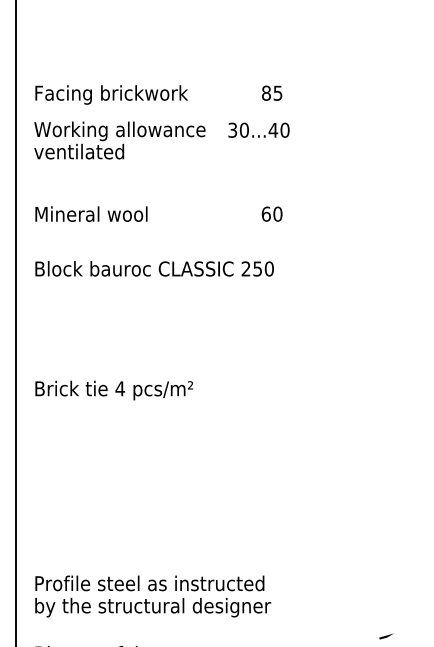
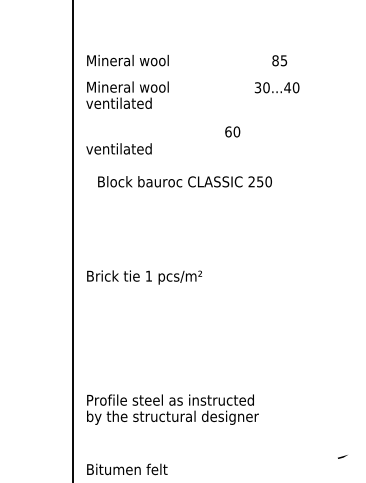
text: (271, 92) -> (279, 60), moved
text: (112, 94) -> (143, 61), Facing brickwork -> Mineral wool
text: (258, 129) -> (276, 87), moved
text: (119, 131) -> (148, 88), Working allowance -> Mineral wool
text: (90, 213) -> (127, 148), Mineral wool -> ventilated
text: (271, 213) -> (232, 131), moved
text: (153, 268) -> (184, 181), moved
text: (119, 387) -> (148, 275), 4 -> 1
text: (152, 596) -> (172, 409), moved

